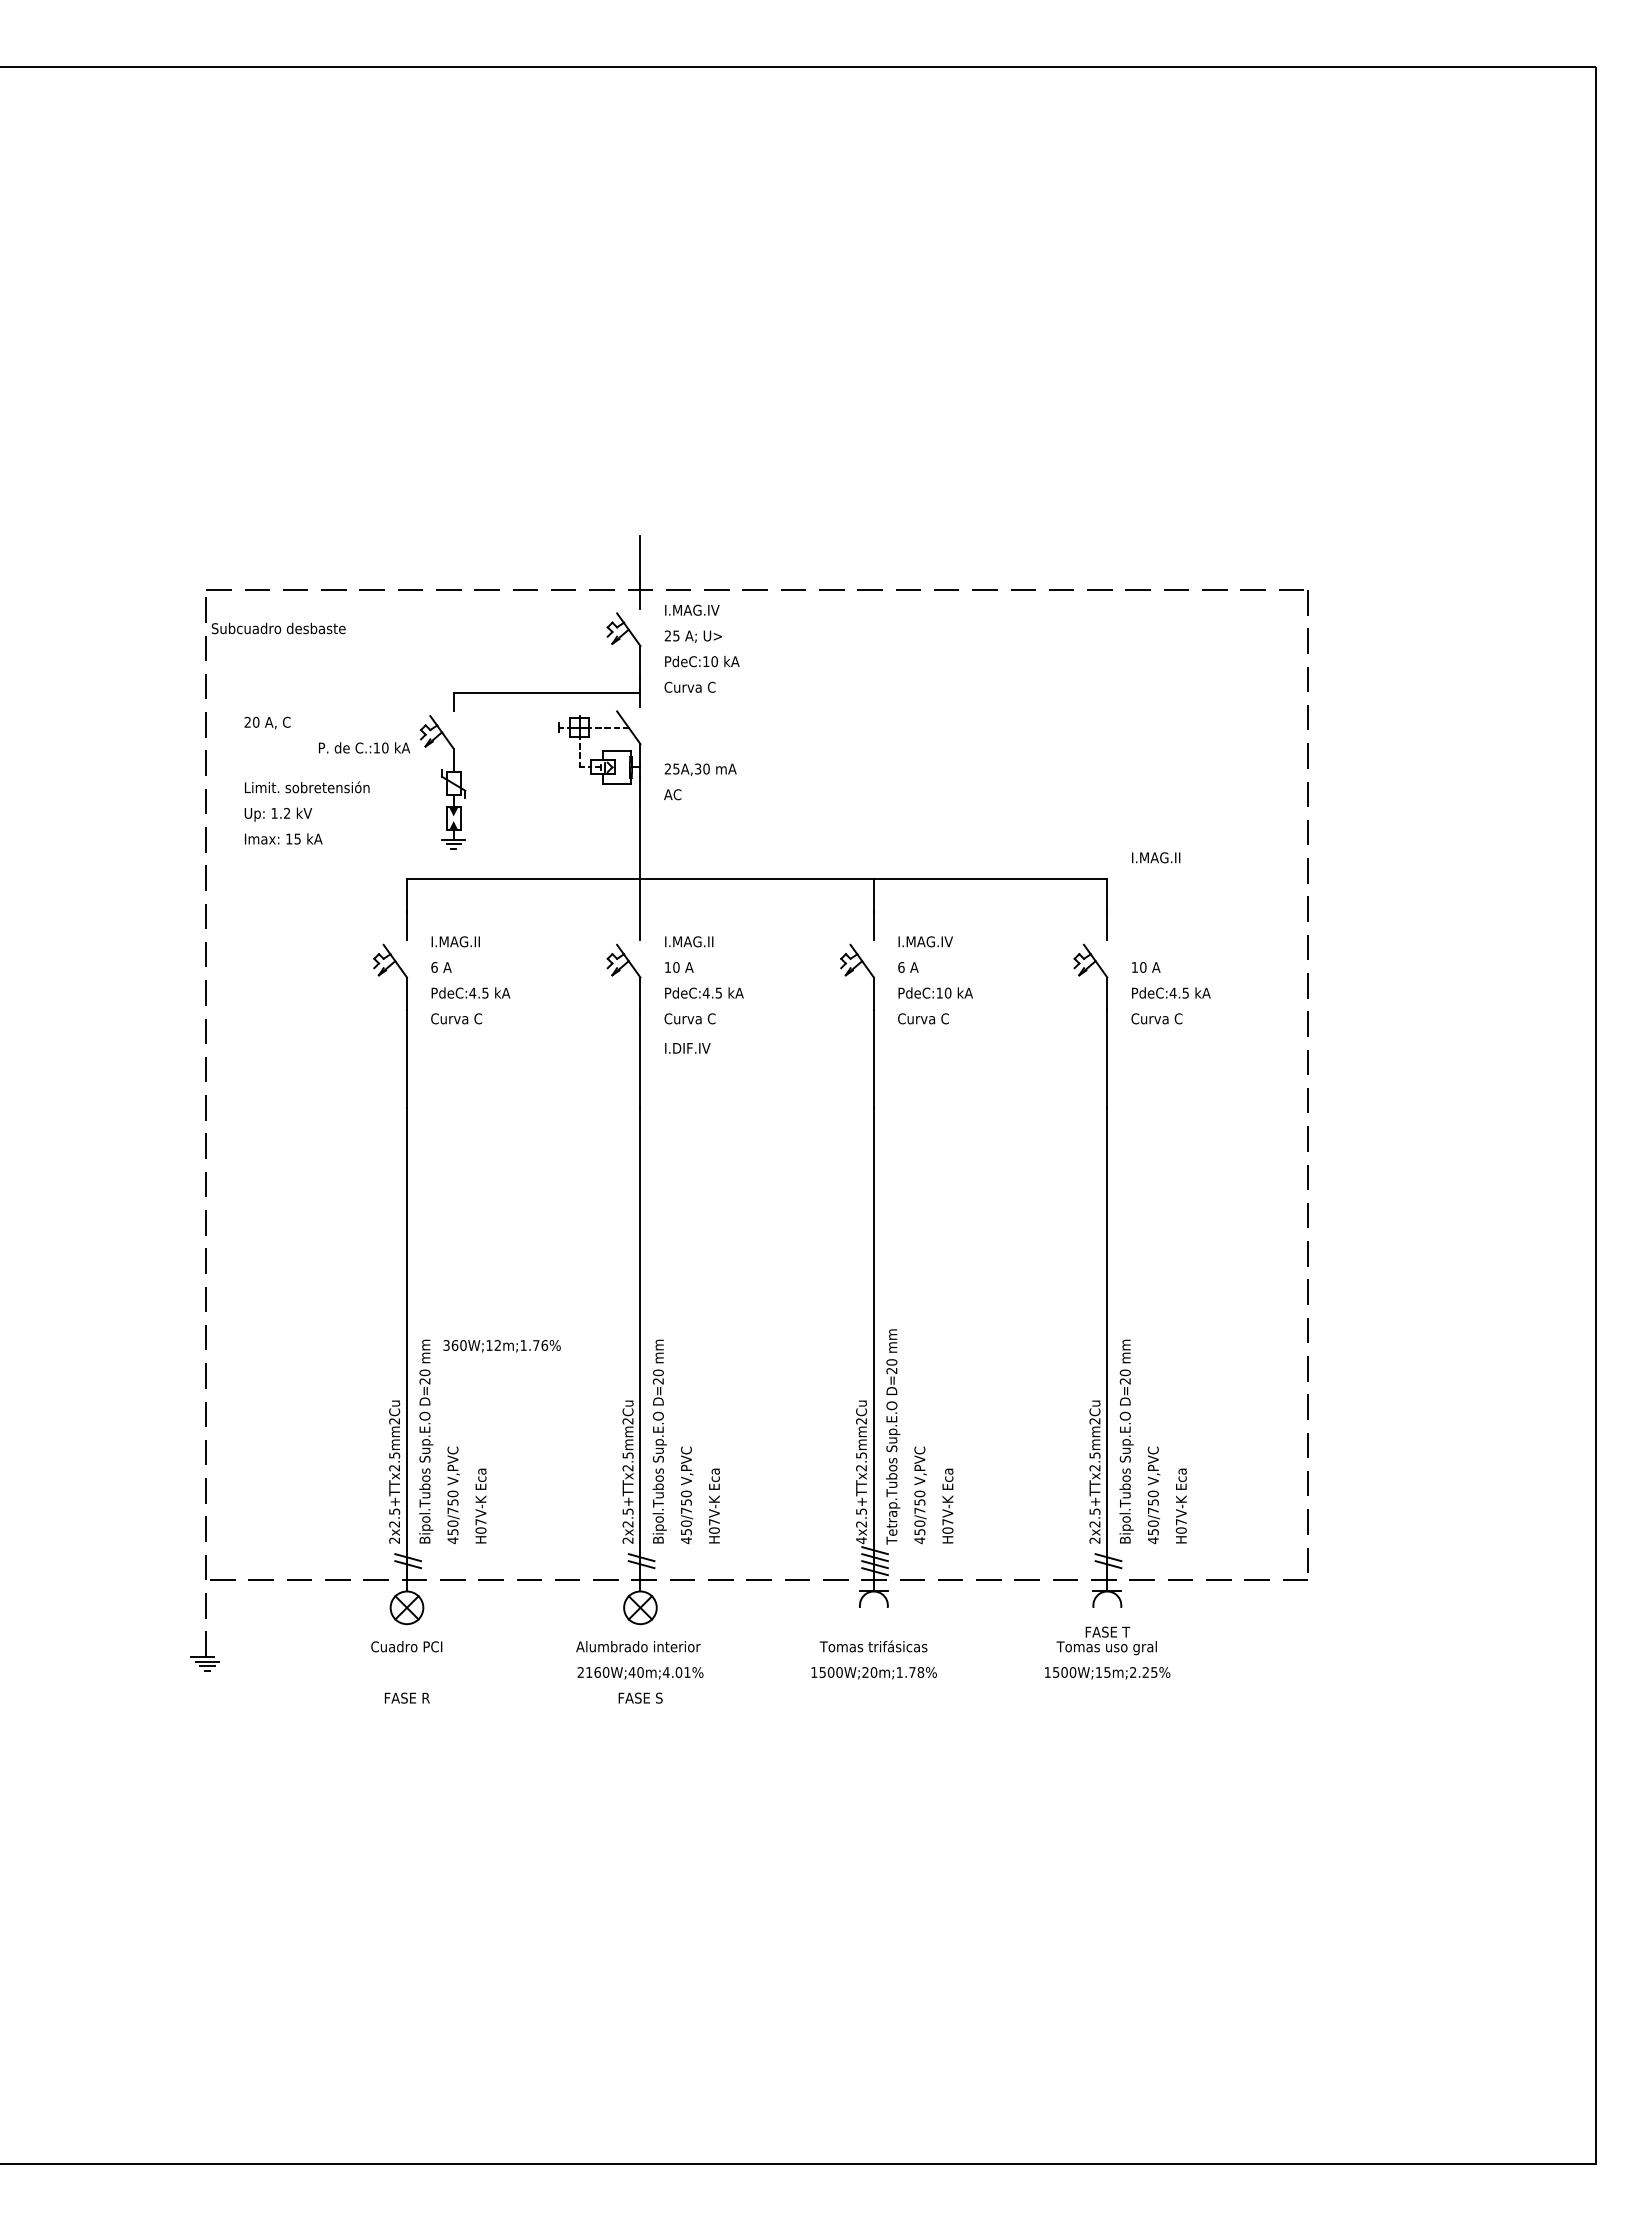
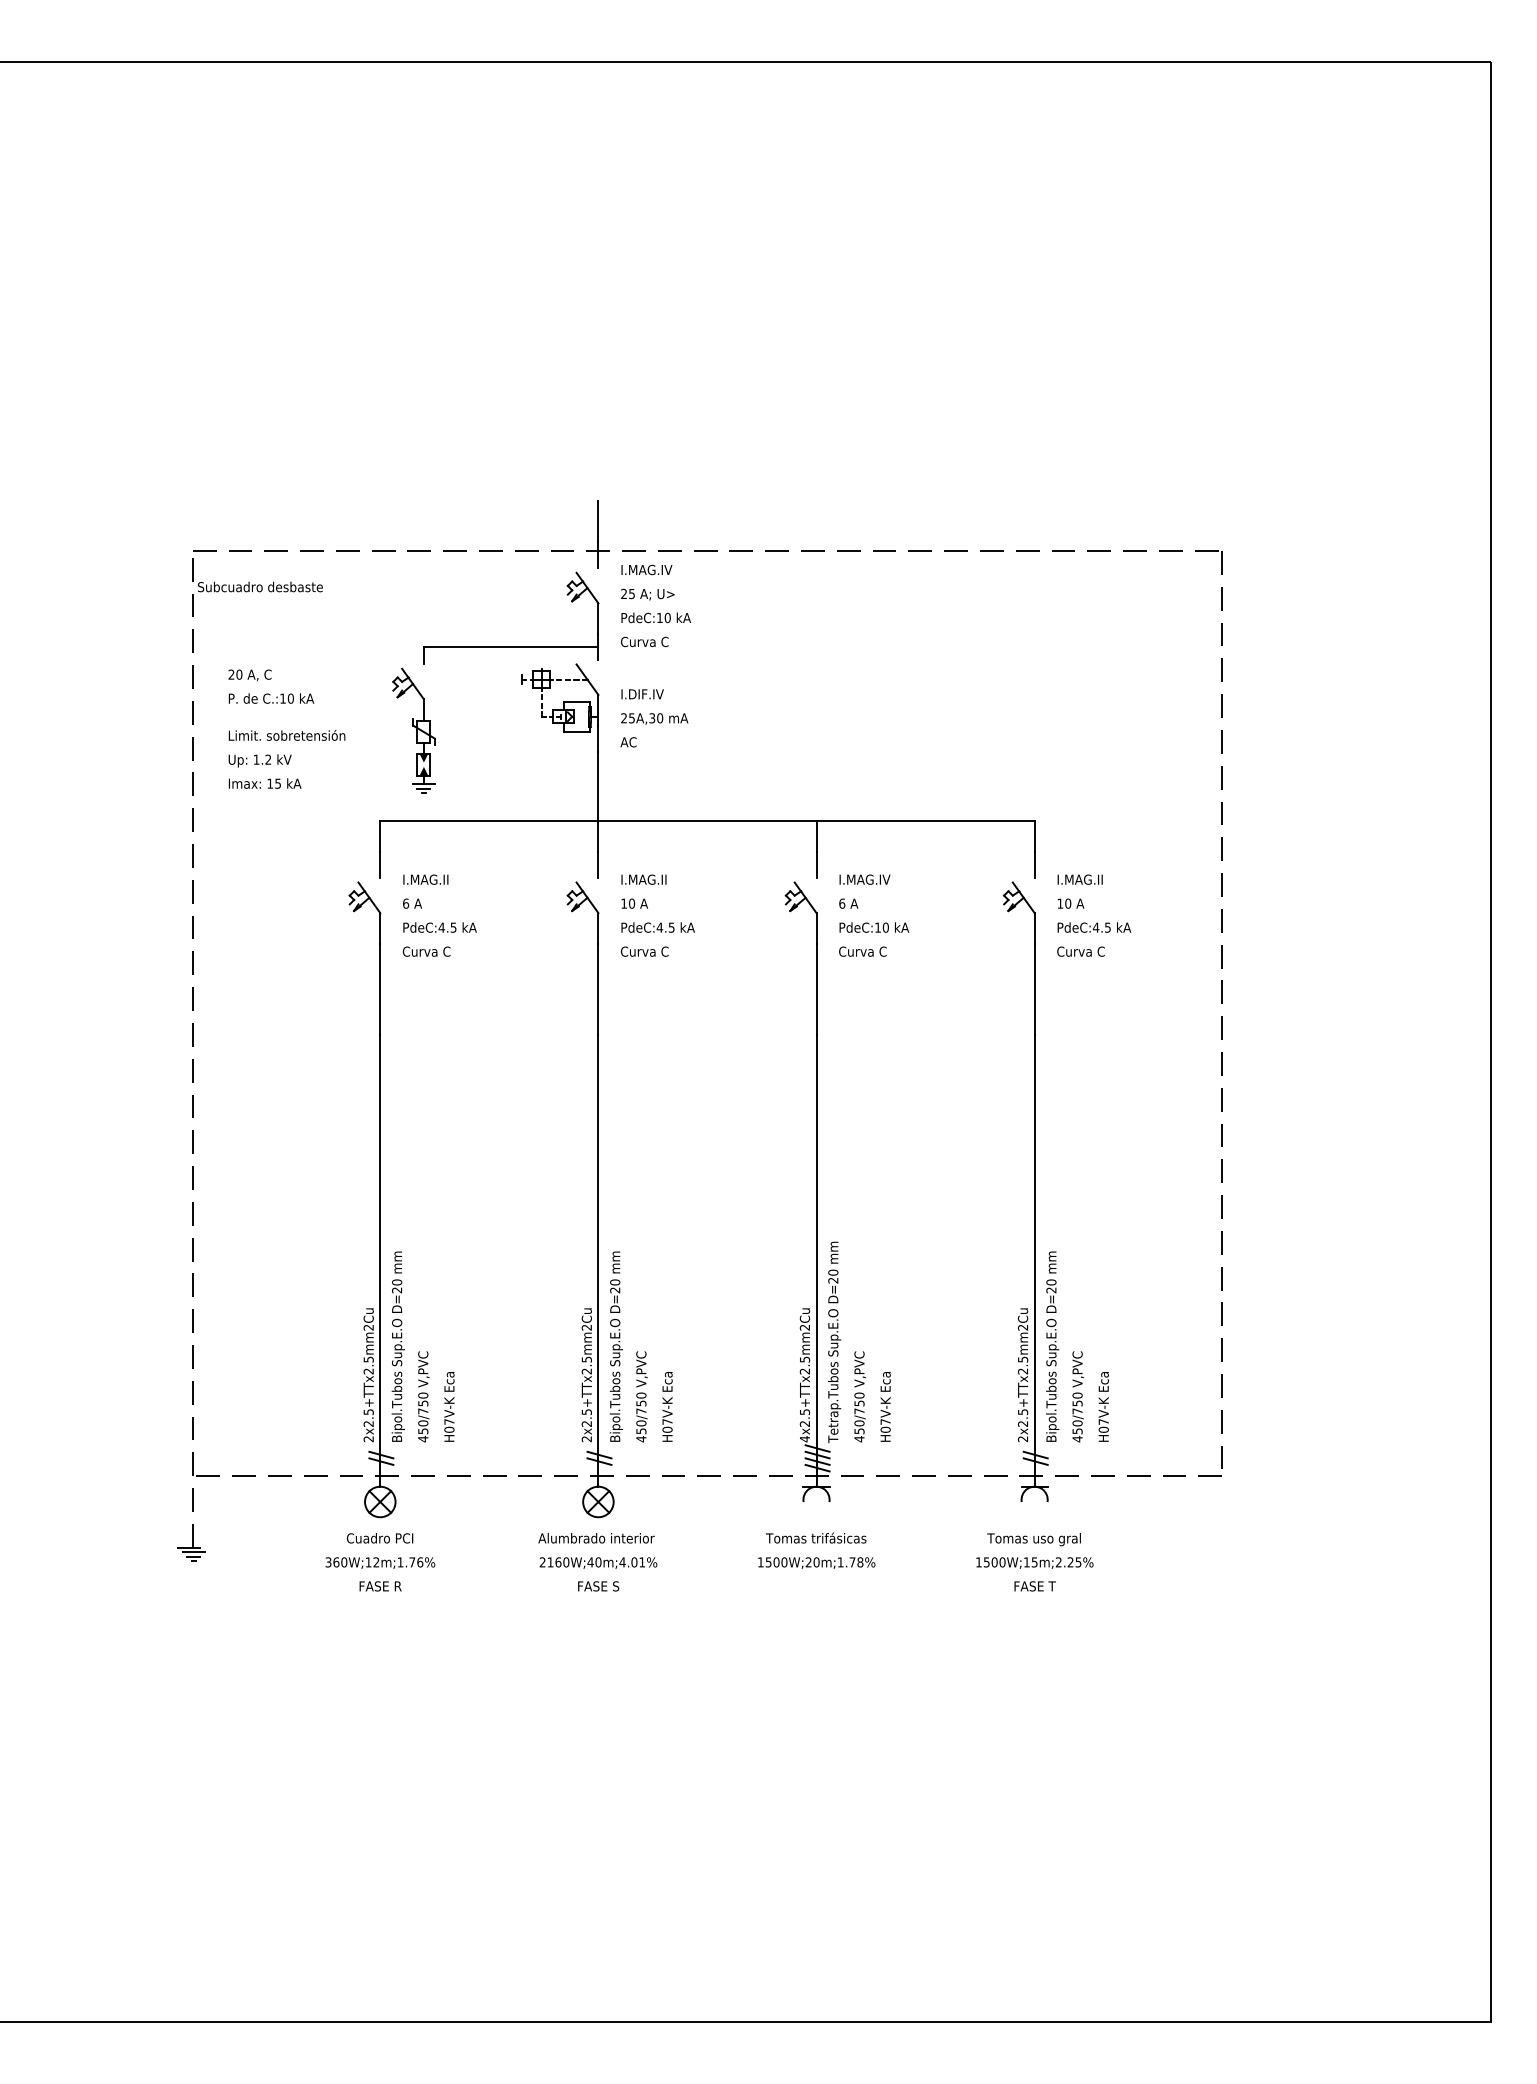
text: (364, 747) -> (271, 698), moved
text: (1156, 857) -> (1080, 879), moved
text: (687, 1048) -> (642, 694), moved
text: (501, 1346) -> (379, 1563), moved
text: (1107, 1631) -> (1034, 1585), moved

